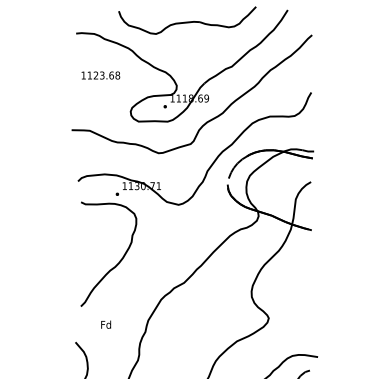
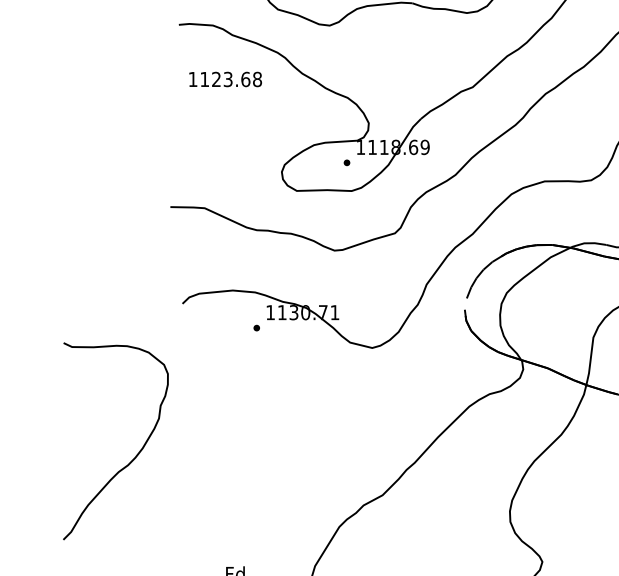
text: (100, 75) -> (224, 79), moved
curve: (119, 260) -> (136, 452), moved

